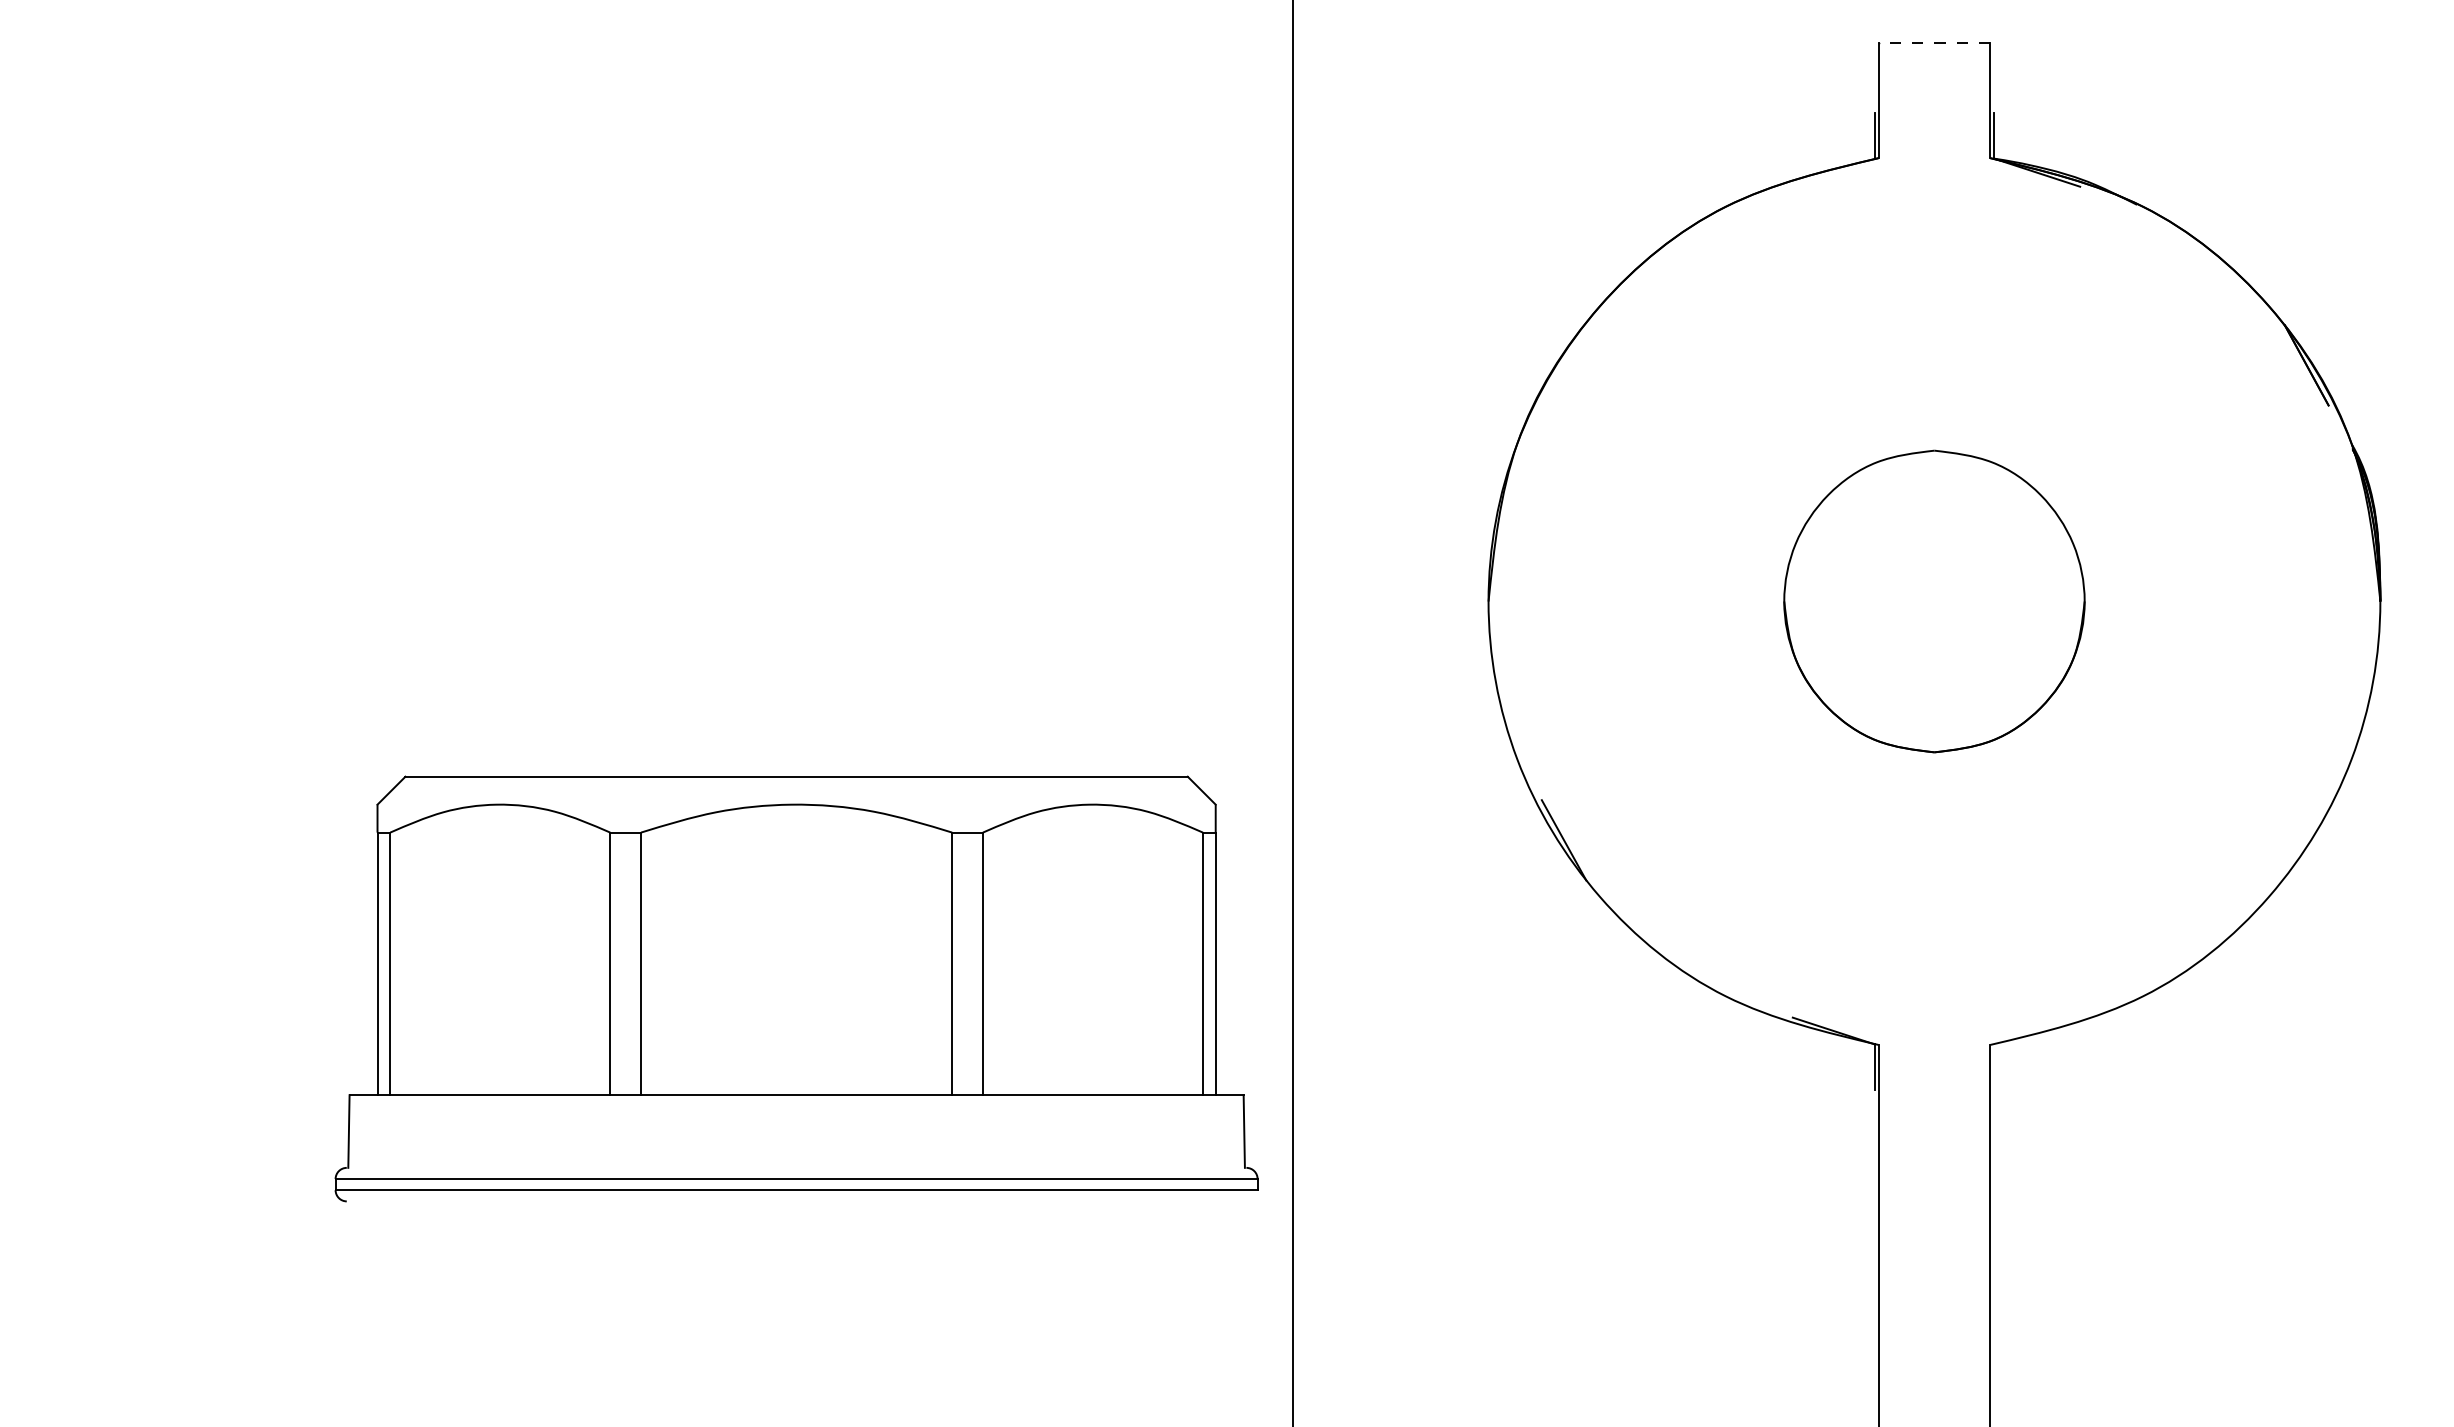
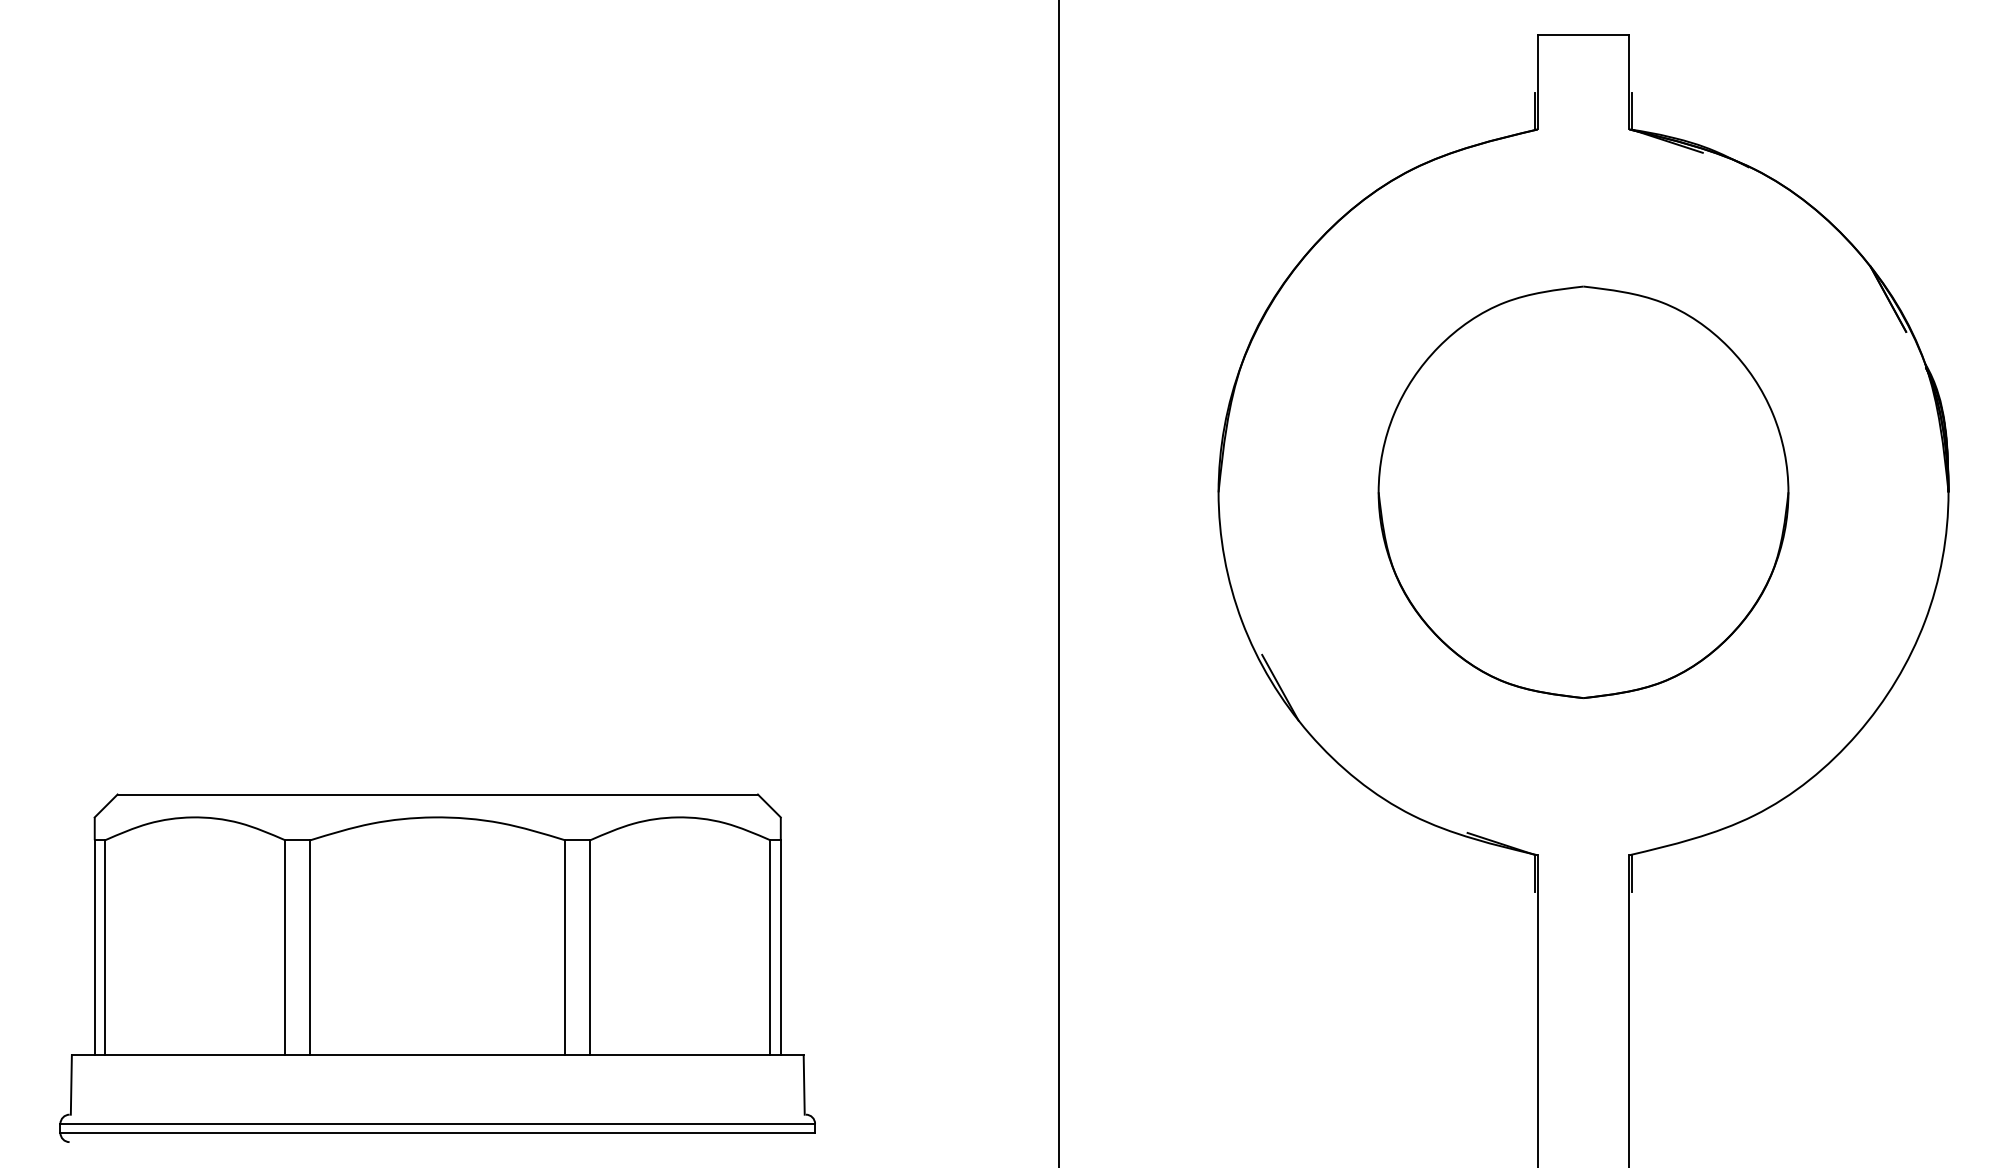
line: (1934, 42) -> (1583, 34), dashed -> solid
part: (1934, 601) -> (1583, 492), size x1.67
part: (796, 988) -> (437, 967), moved
line: (1994, 1066) -> (1632, 872), added

